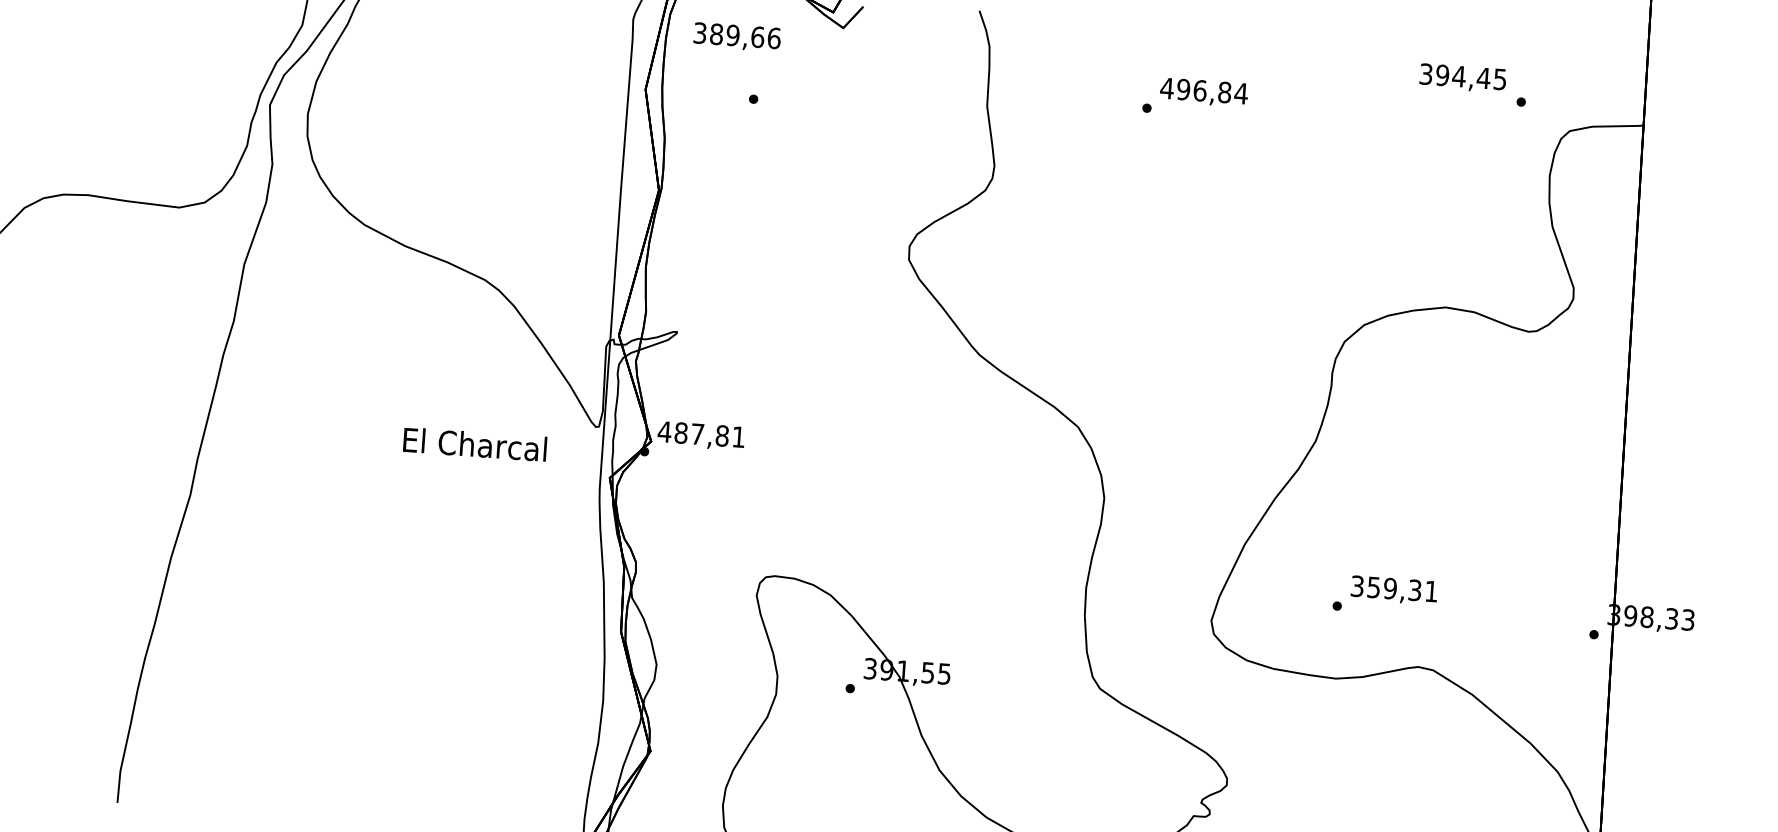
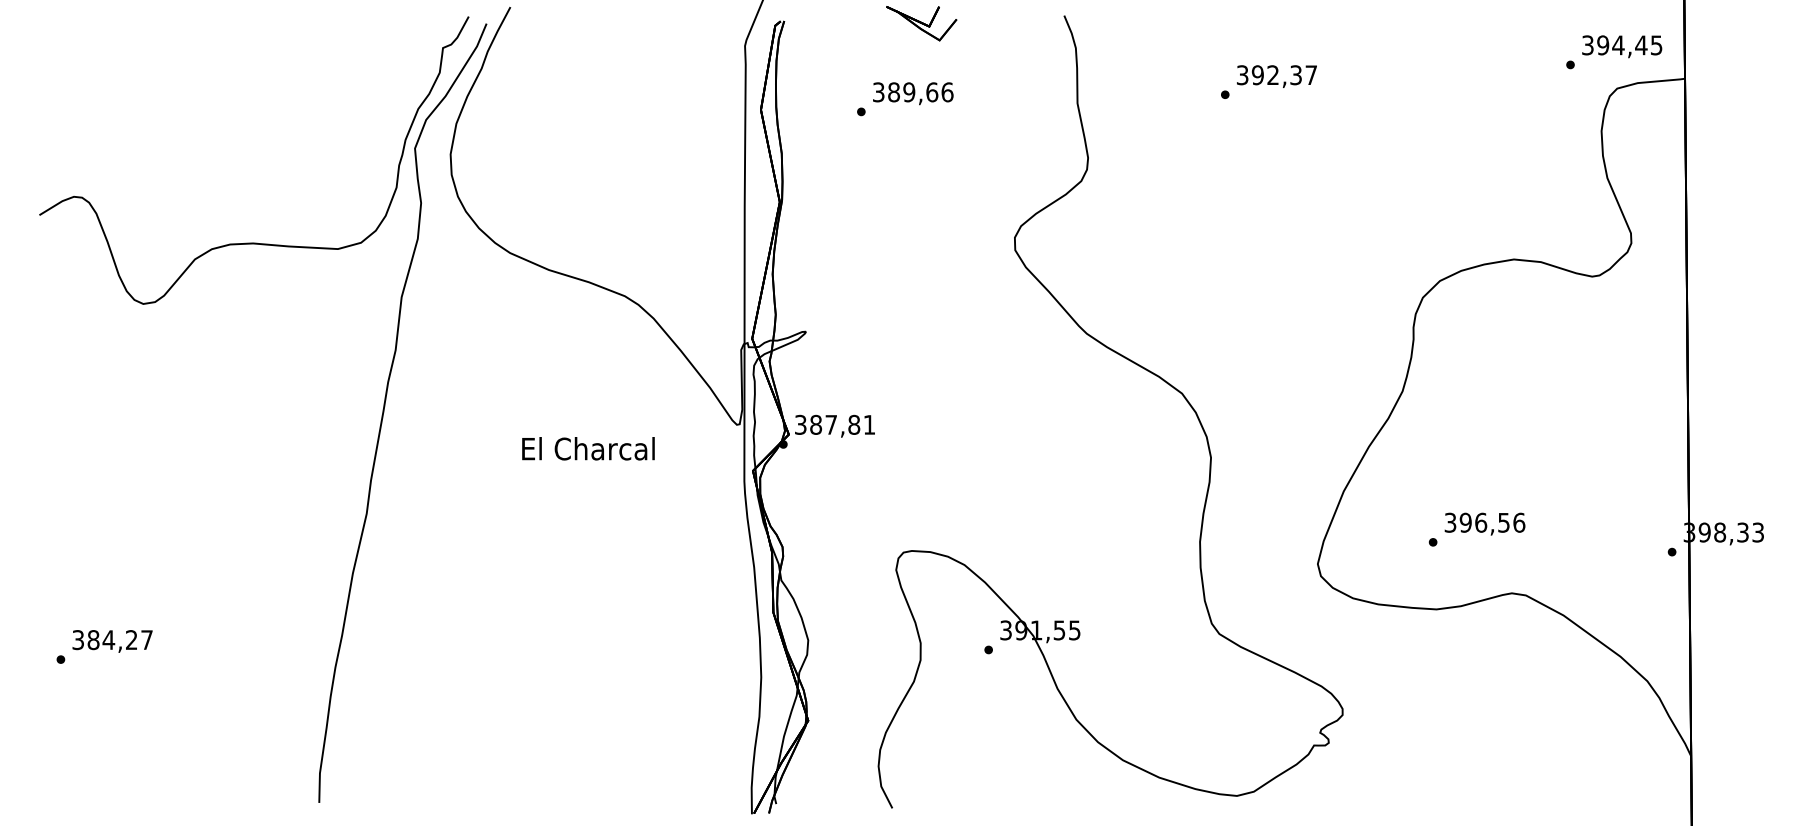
text: (737, 37) -> (913, 93), moved
text: (1463, 78) -> (1622, 46), moved
text: (1203, 91) -> (1276, 75), 496,84 -> 392,37
text: (664, 431) -> (800, 424), 487,81 -> 387,81
text: (475, 444) -> (588, 448), moved
text: (1402, 589) -> (1492, 522), 359,31 -> 396,56

